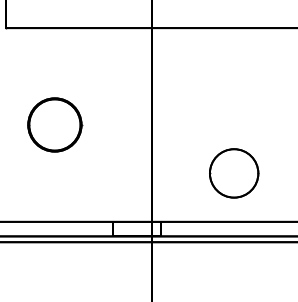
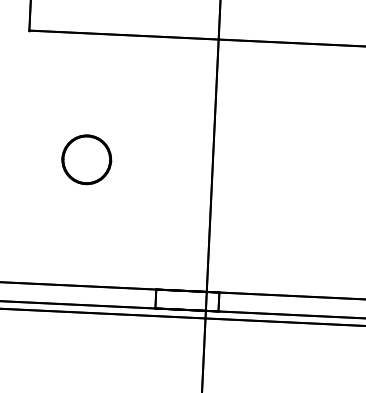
part: (55, 124) -> (87, 159), size x0.7
circle: (234, 173) -> (317, 234), removed

